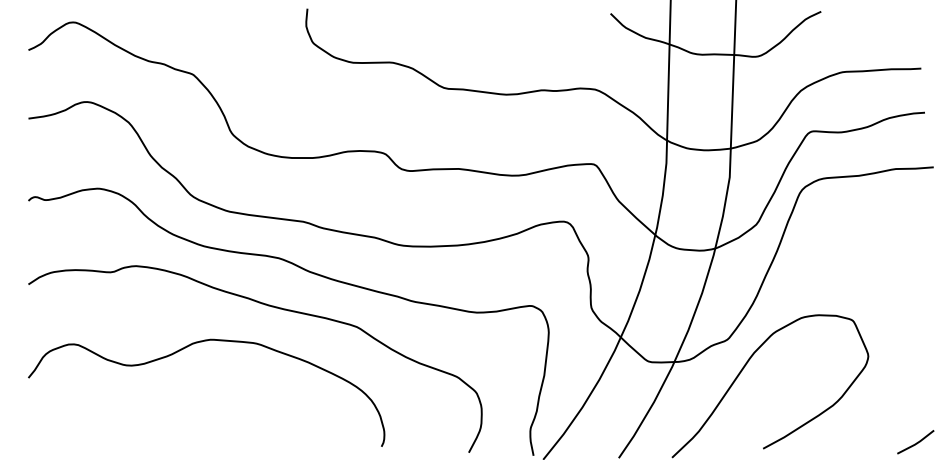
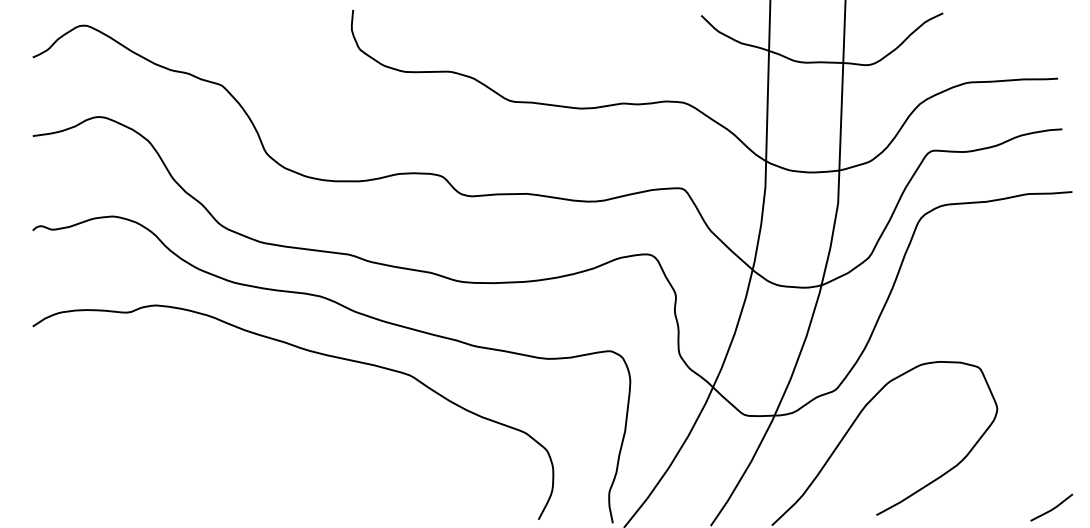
curve: (185, 348) -> (213, 400), removed

